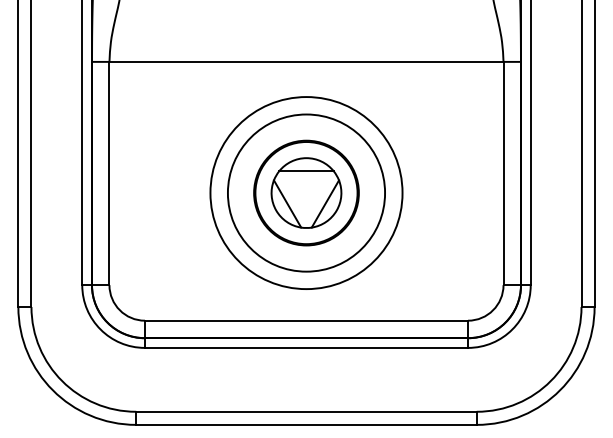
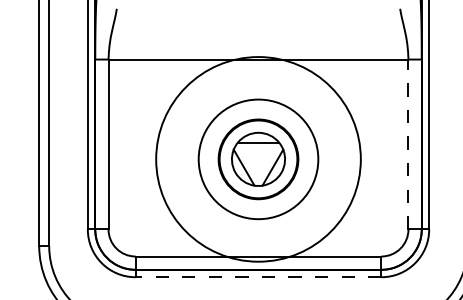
line: (503, 173) -> (408, 144), solid -> dashed
circle: (306, 193) -> (258, 159), size x1.4
line: (306, 347) -> (258, 276), solid -> dashed

